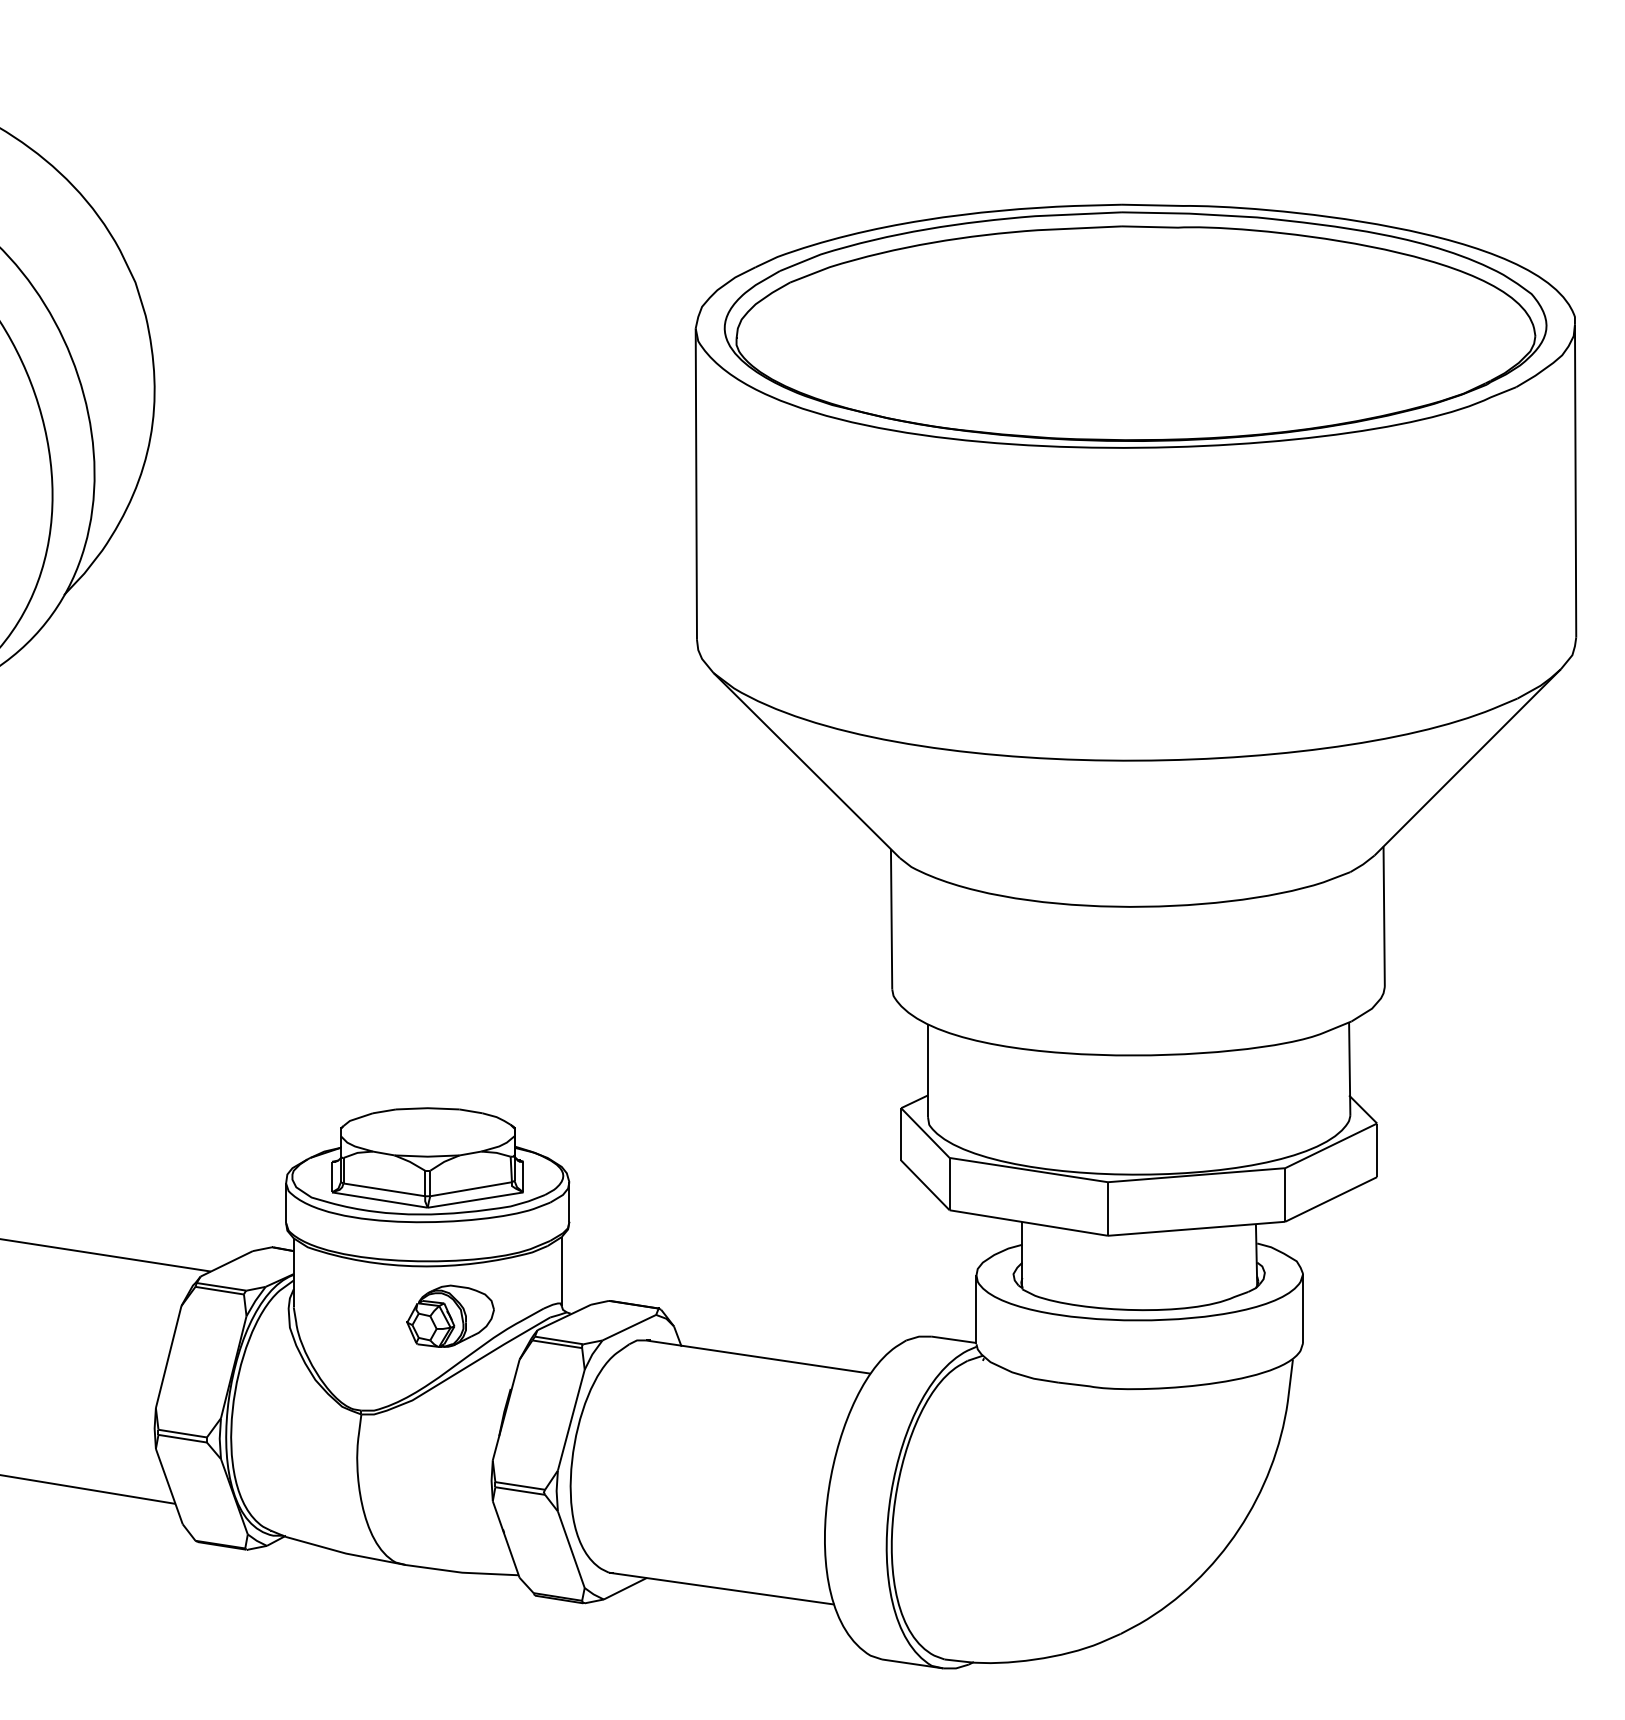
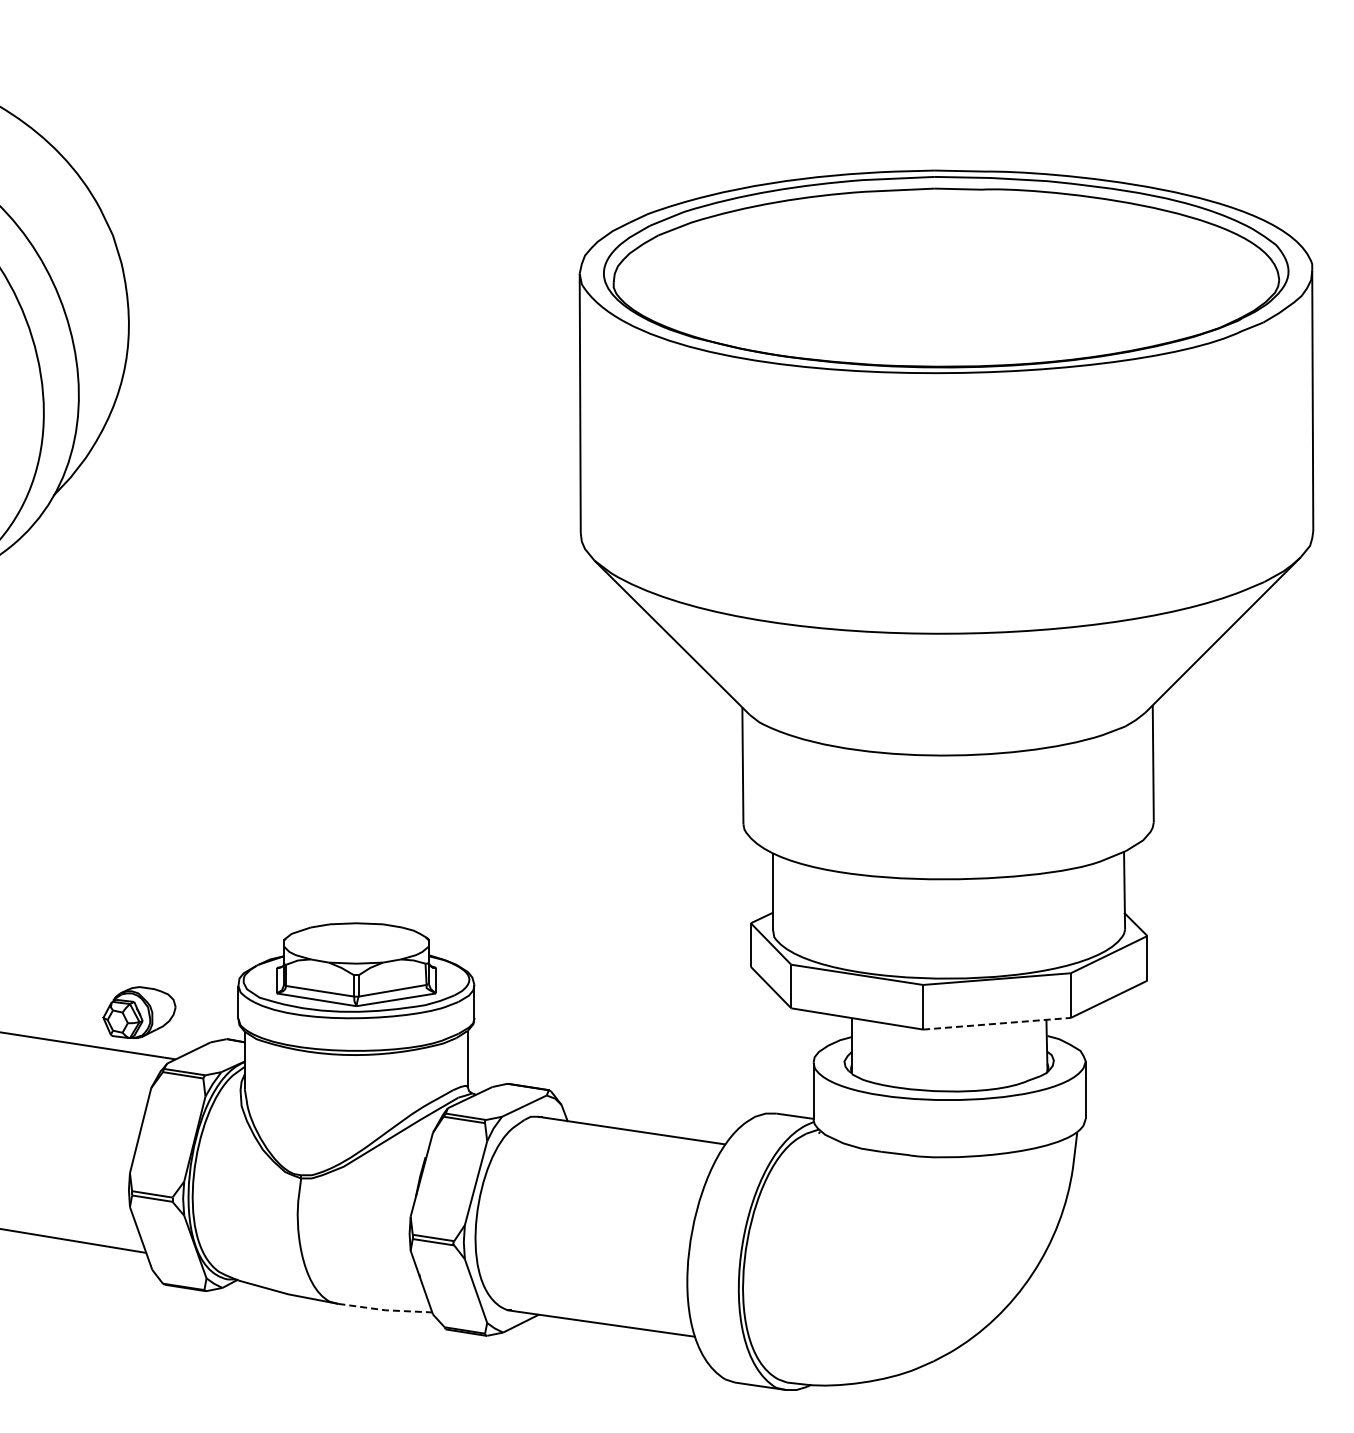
line: (1197, 1228) -> (997, 1023), solid -> dashed
part: (450, 1316) -> (139, 1012), moved
line: (462, 1572) -> (385, 1310), solid -> dashed

